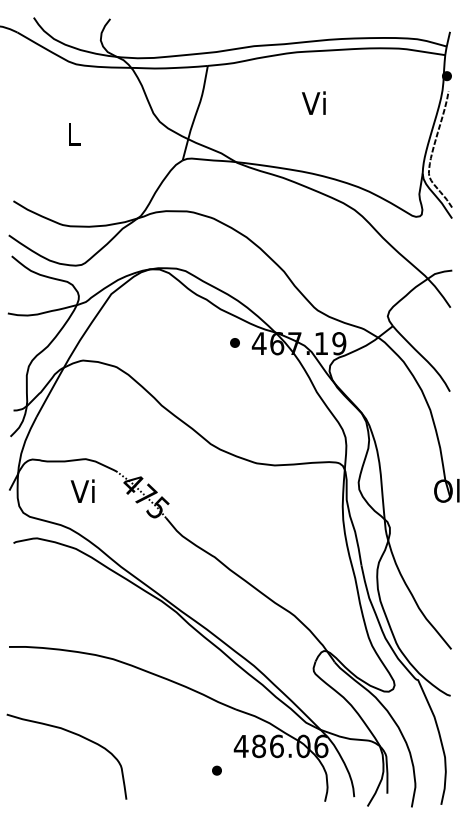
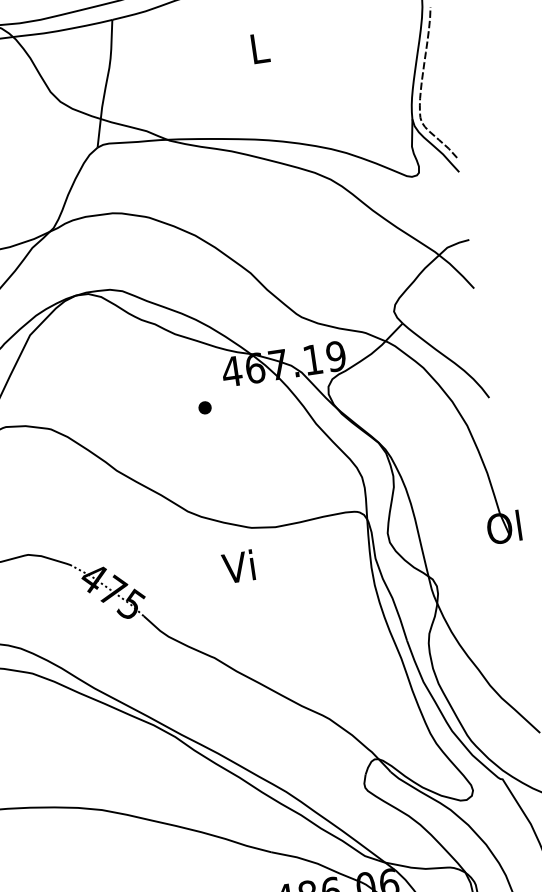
text: (313, 102) -> (256, 47), Vi -> L
part: (234, 342) -> (204, 407), moved
text: (82, 490) -> (238, 565), moved

